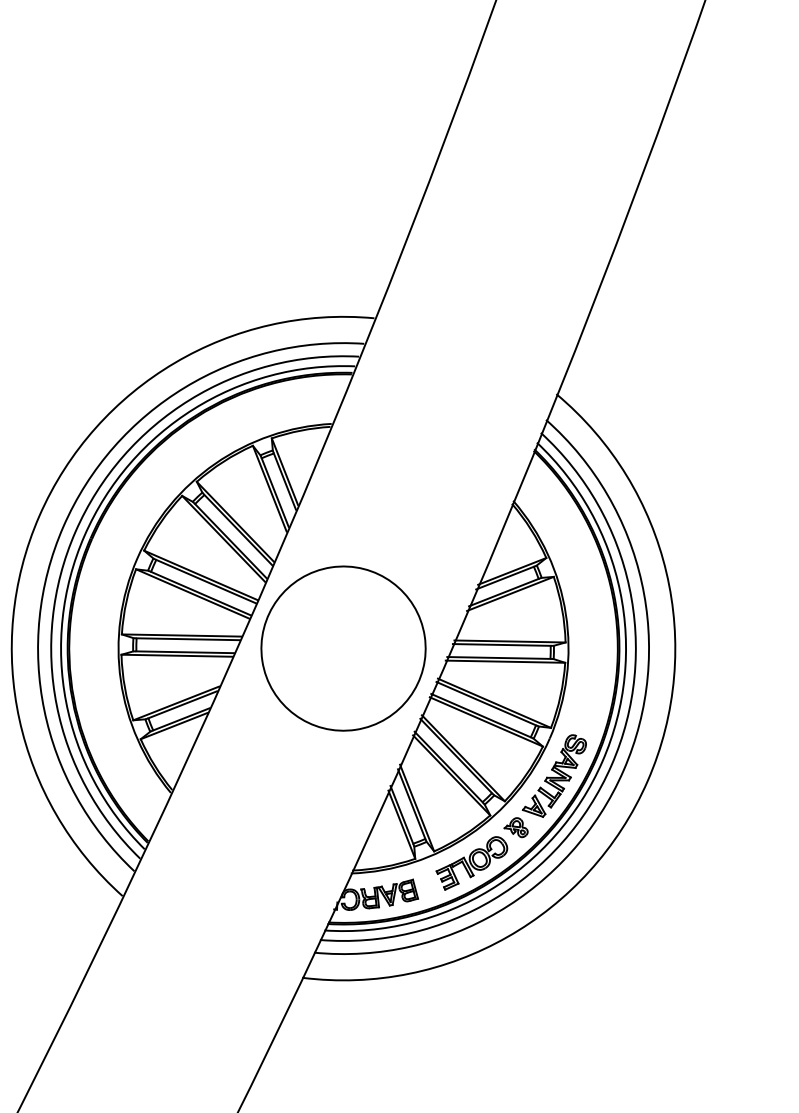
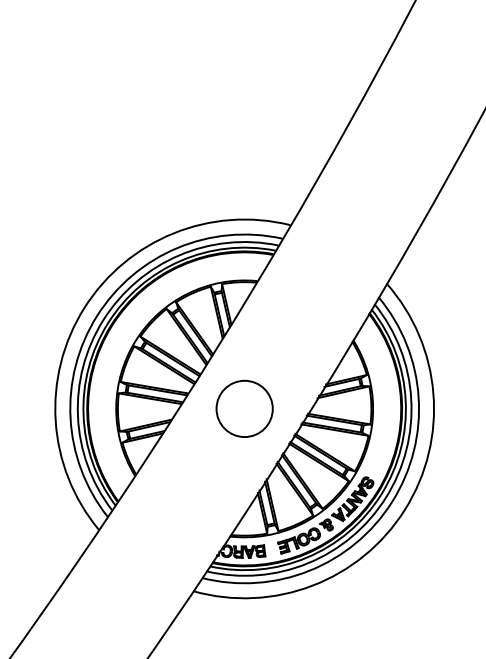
circle: (343, 647) -> (244, 408), size x0.6

